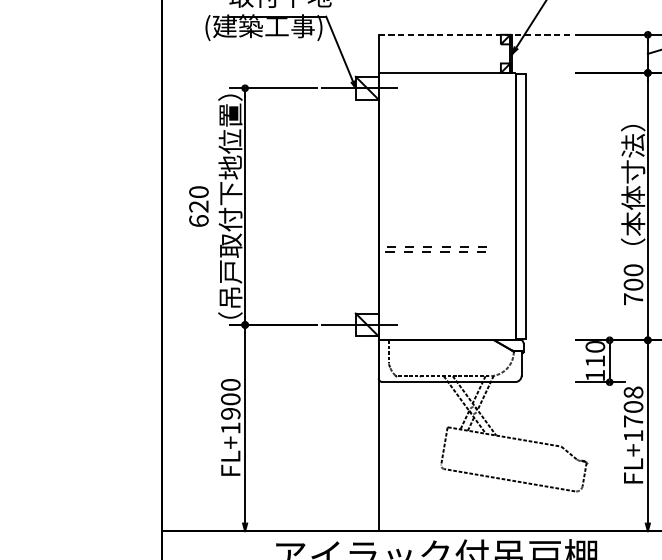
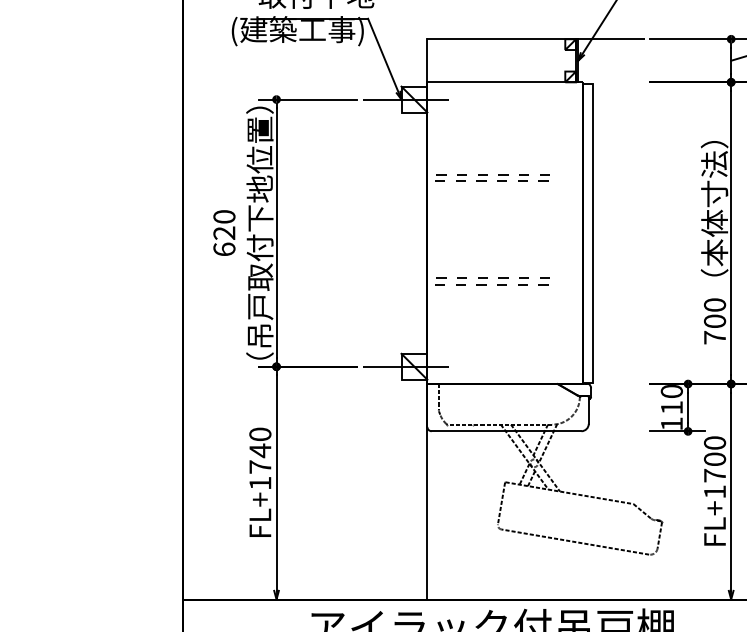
line: (475, 35) -> (536, 39), dashed -> solid
line: (431, 155) -> (487, 175), added
text: (633, 392) -> (714, 442), FL+1708 -> FL+1700
text: (230, 406) -> (260, 458), FL+1900 -> FL+1740

